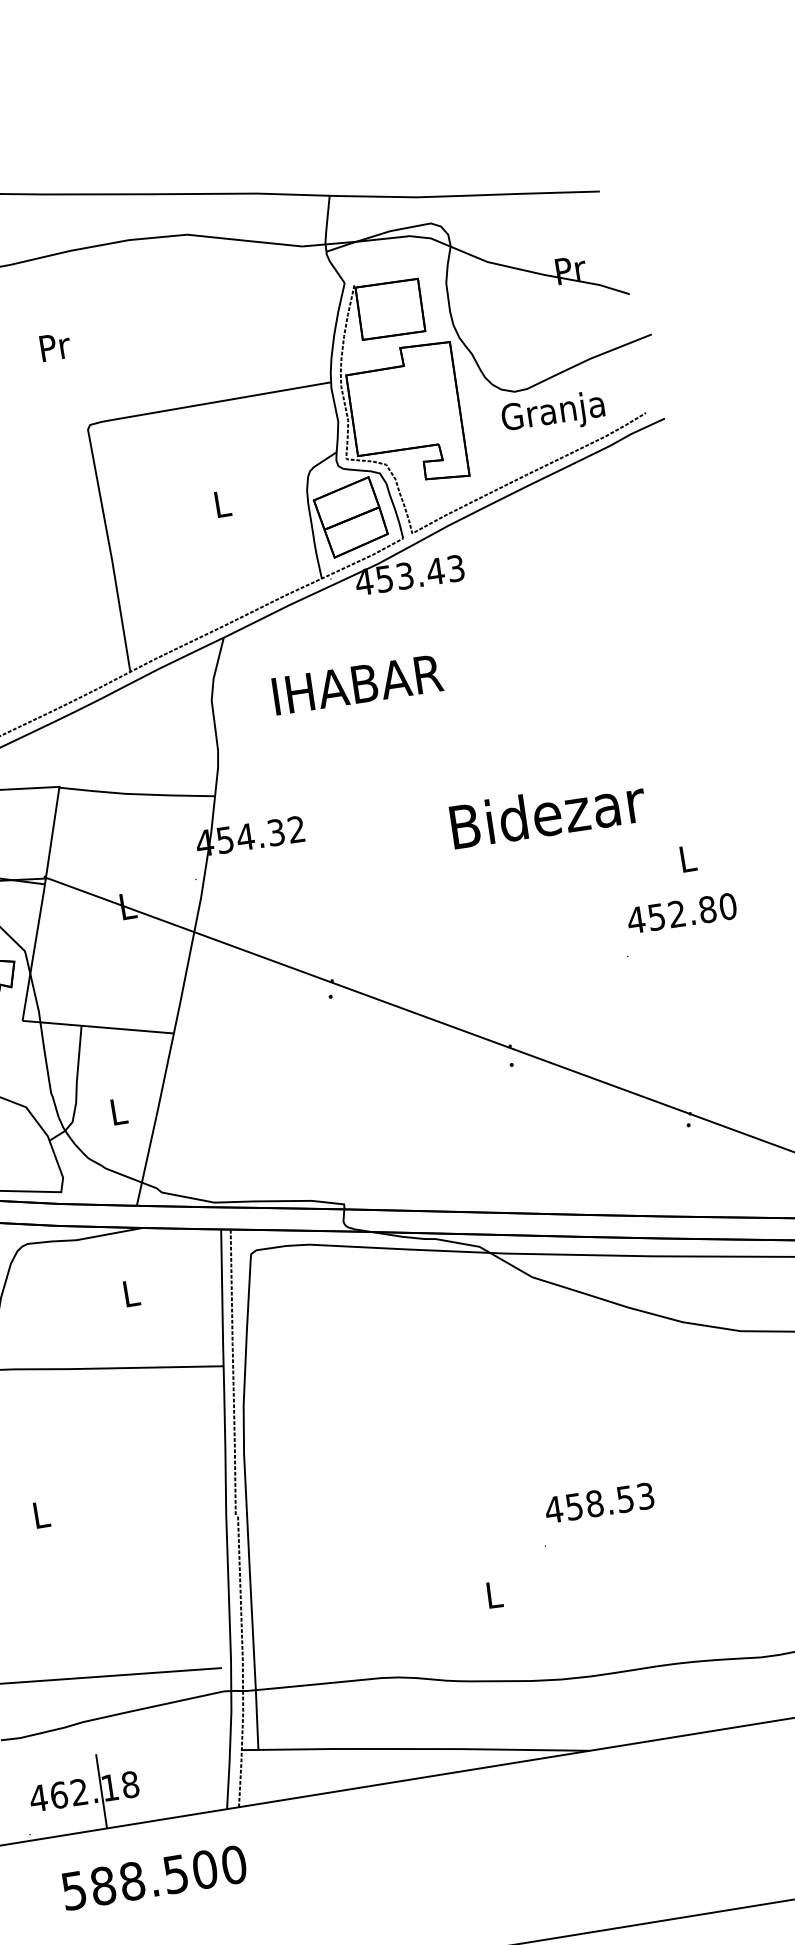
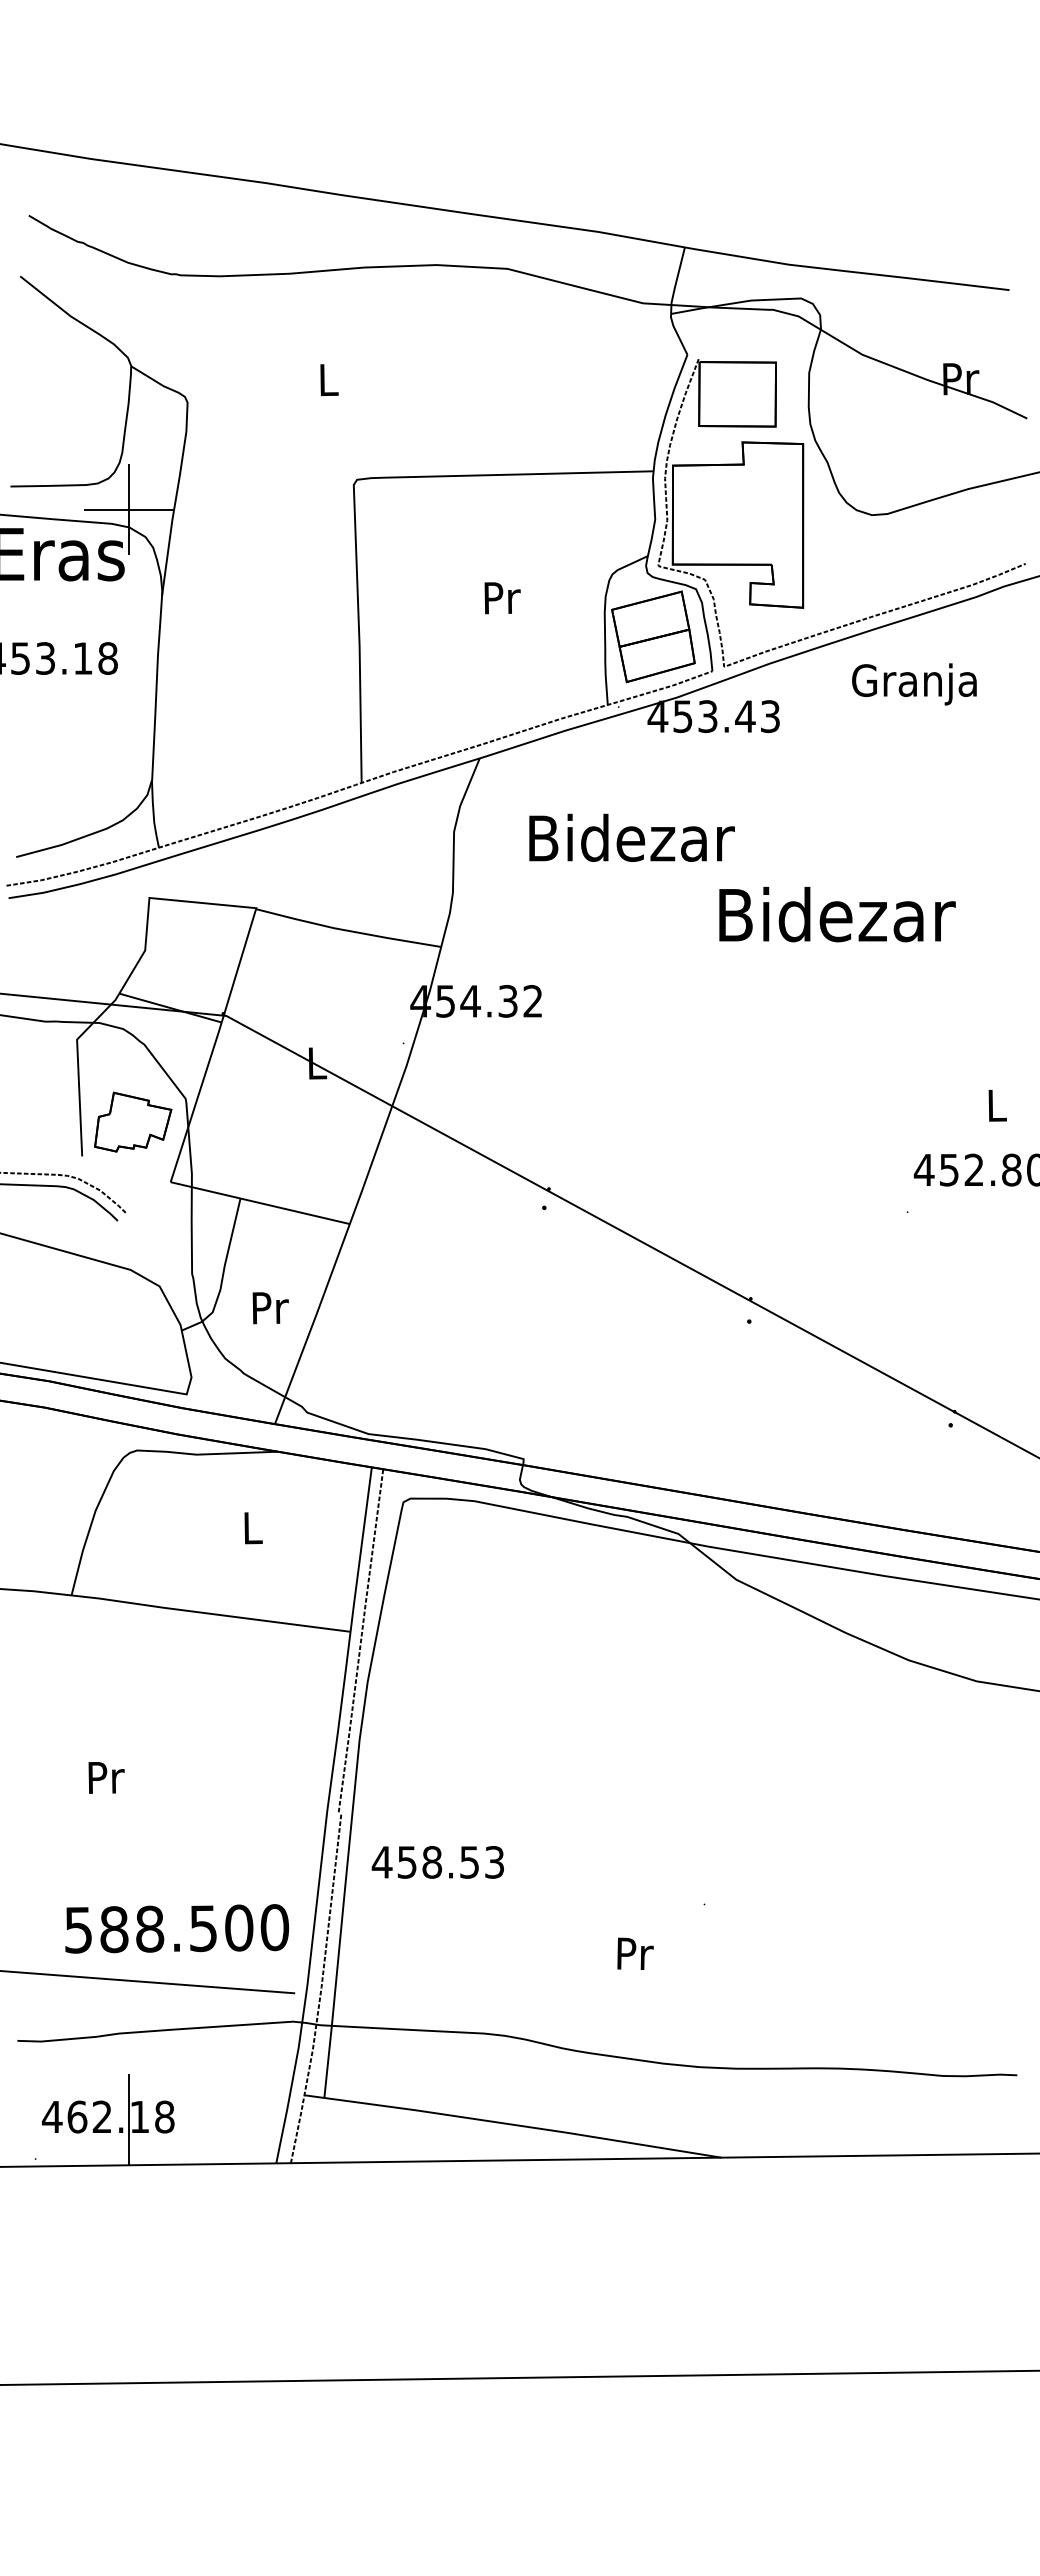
text: (55, 347) -> (329, 380), Pr -> L
text: (553, 413) -> (914, 684), moved
text: (223, 504) -> (502, 598), L -> Pr
text: (359, 683) -> (634, 837), IHABAR -> Bidezar
text: (548, 813) -> (837, 914), moved
text: (119, 1111) -> (270, 1308), L -> Pr
text: (599, 1503) -> (437, 1862), moved
text: (41, 1514) -> (106, 1777), L -> Pr
text: (495, 1594) -> (635, 1953), L -> Pr
text: (153, 1877) -> (176, 1928), moved

